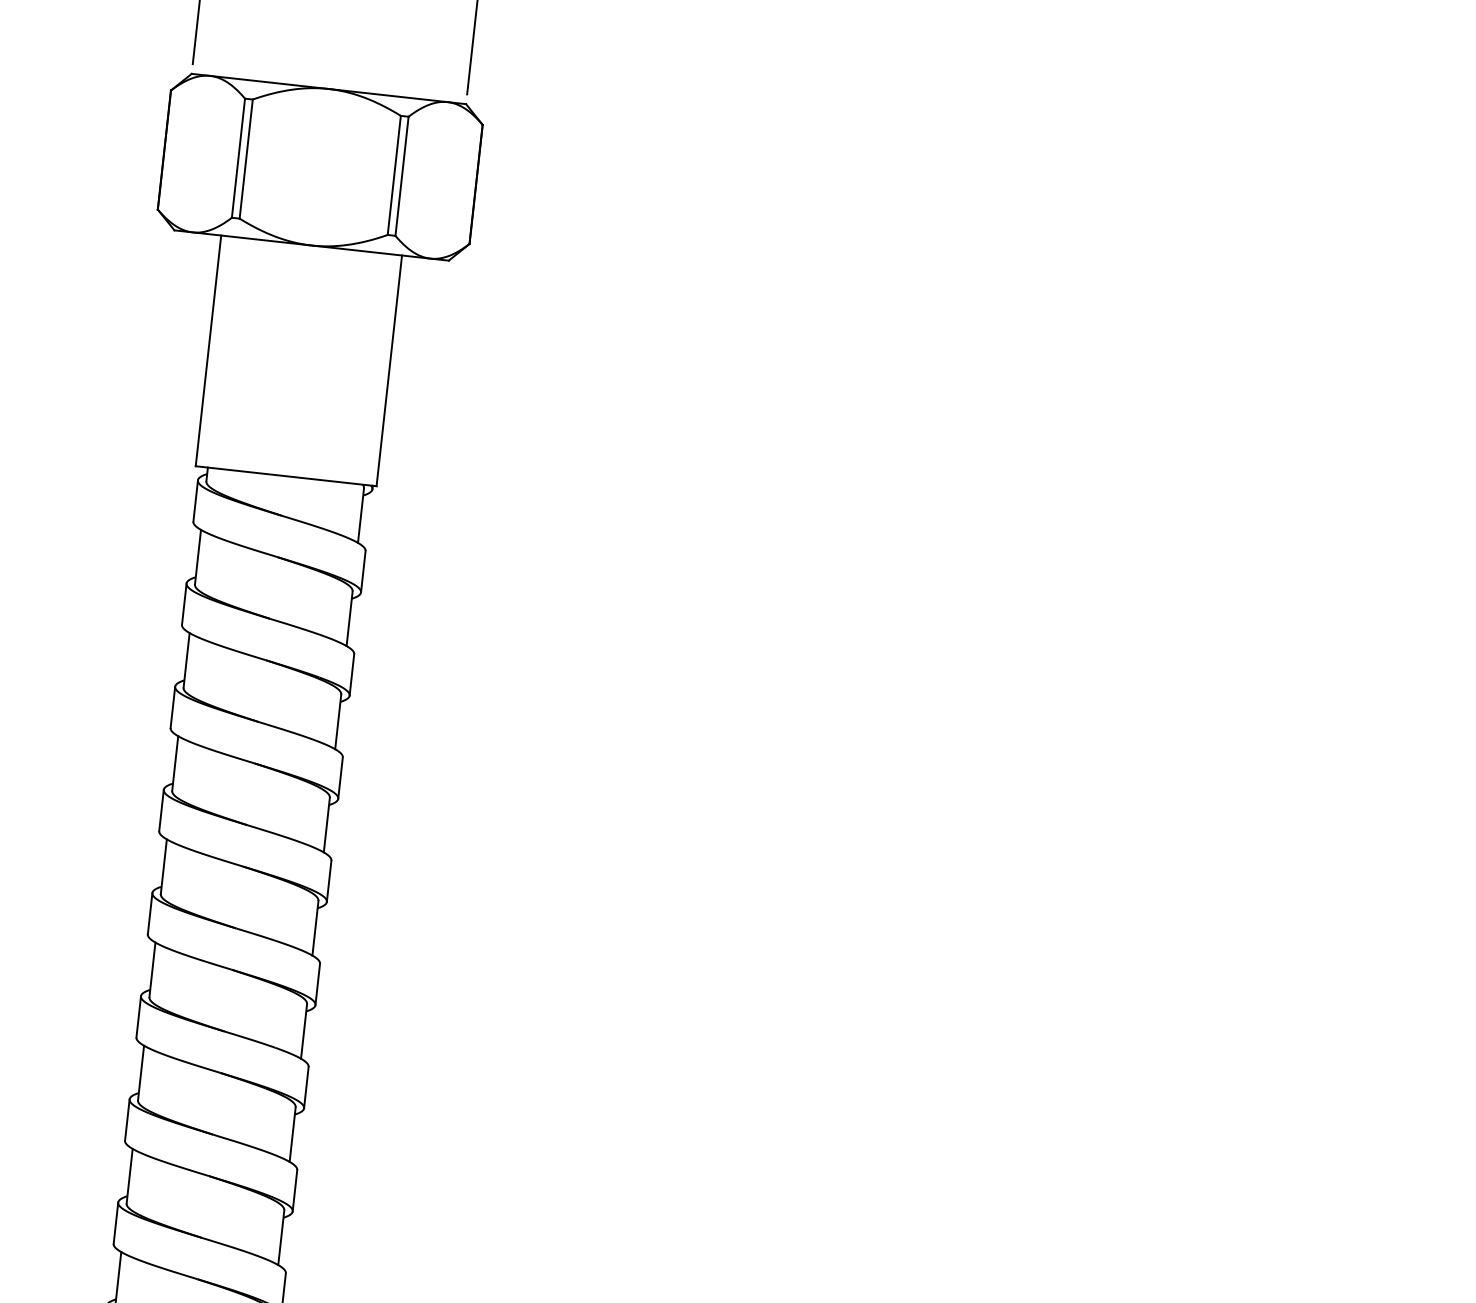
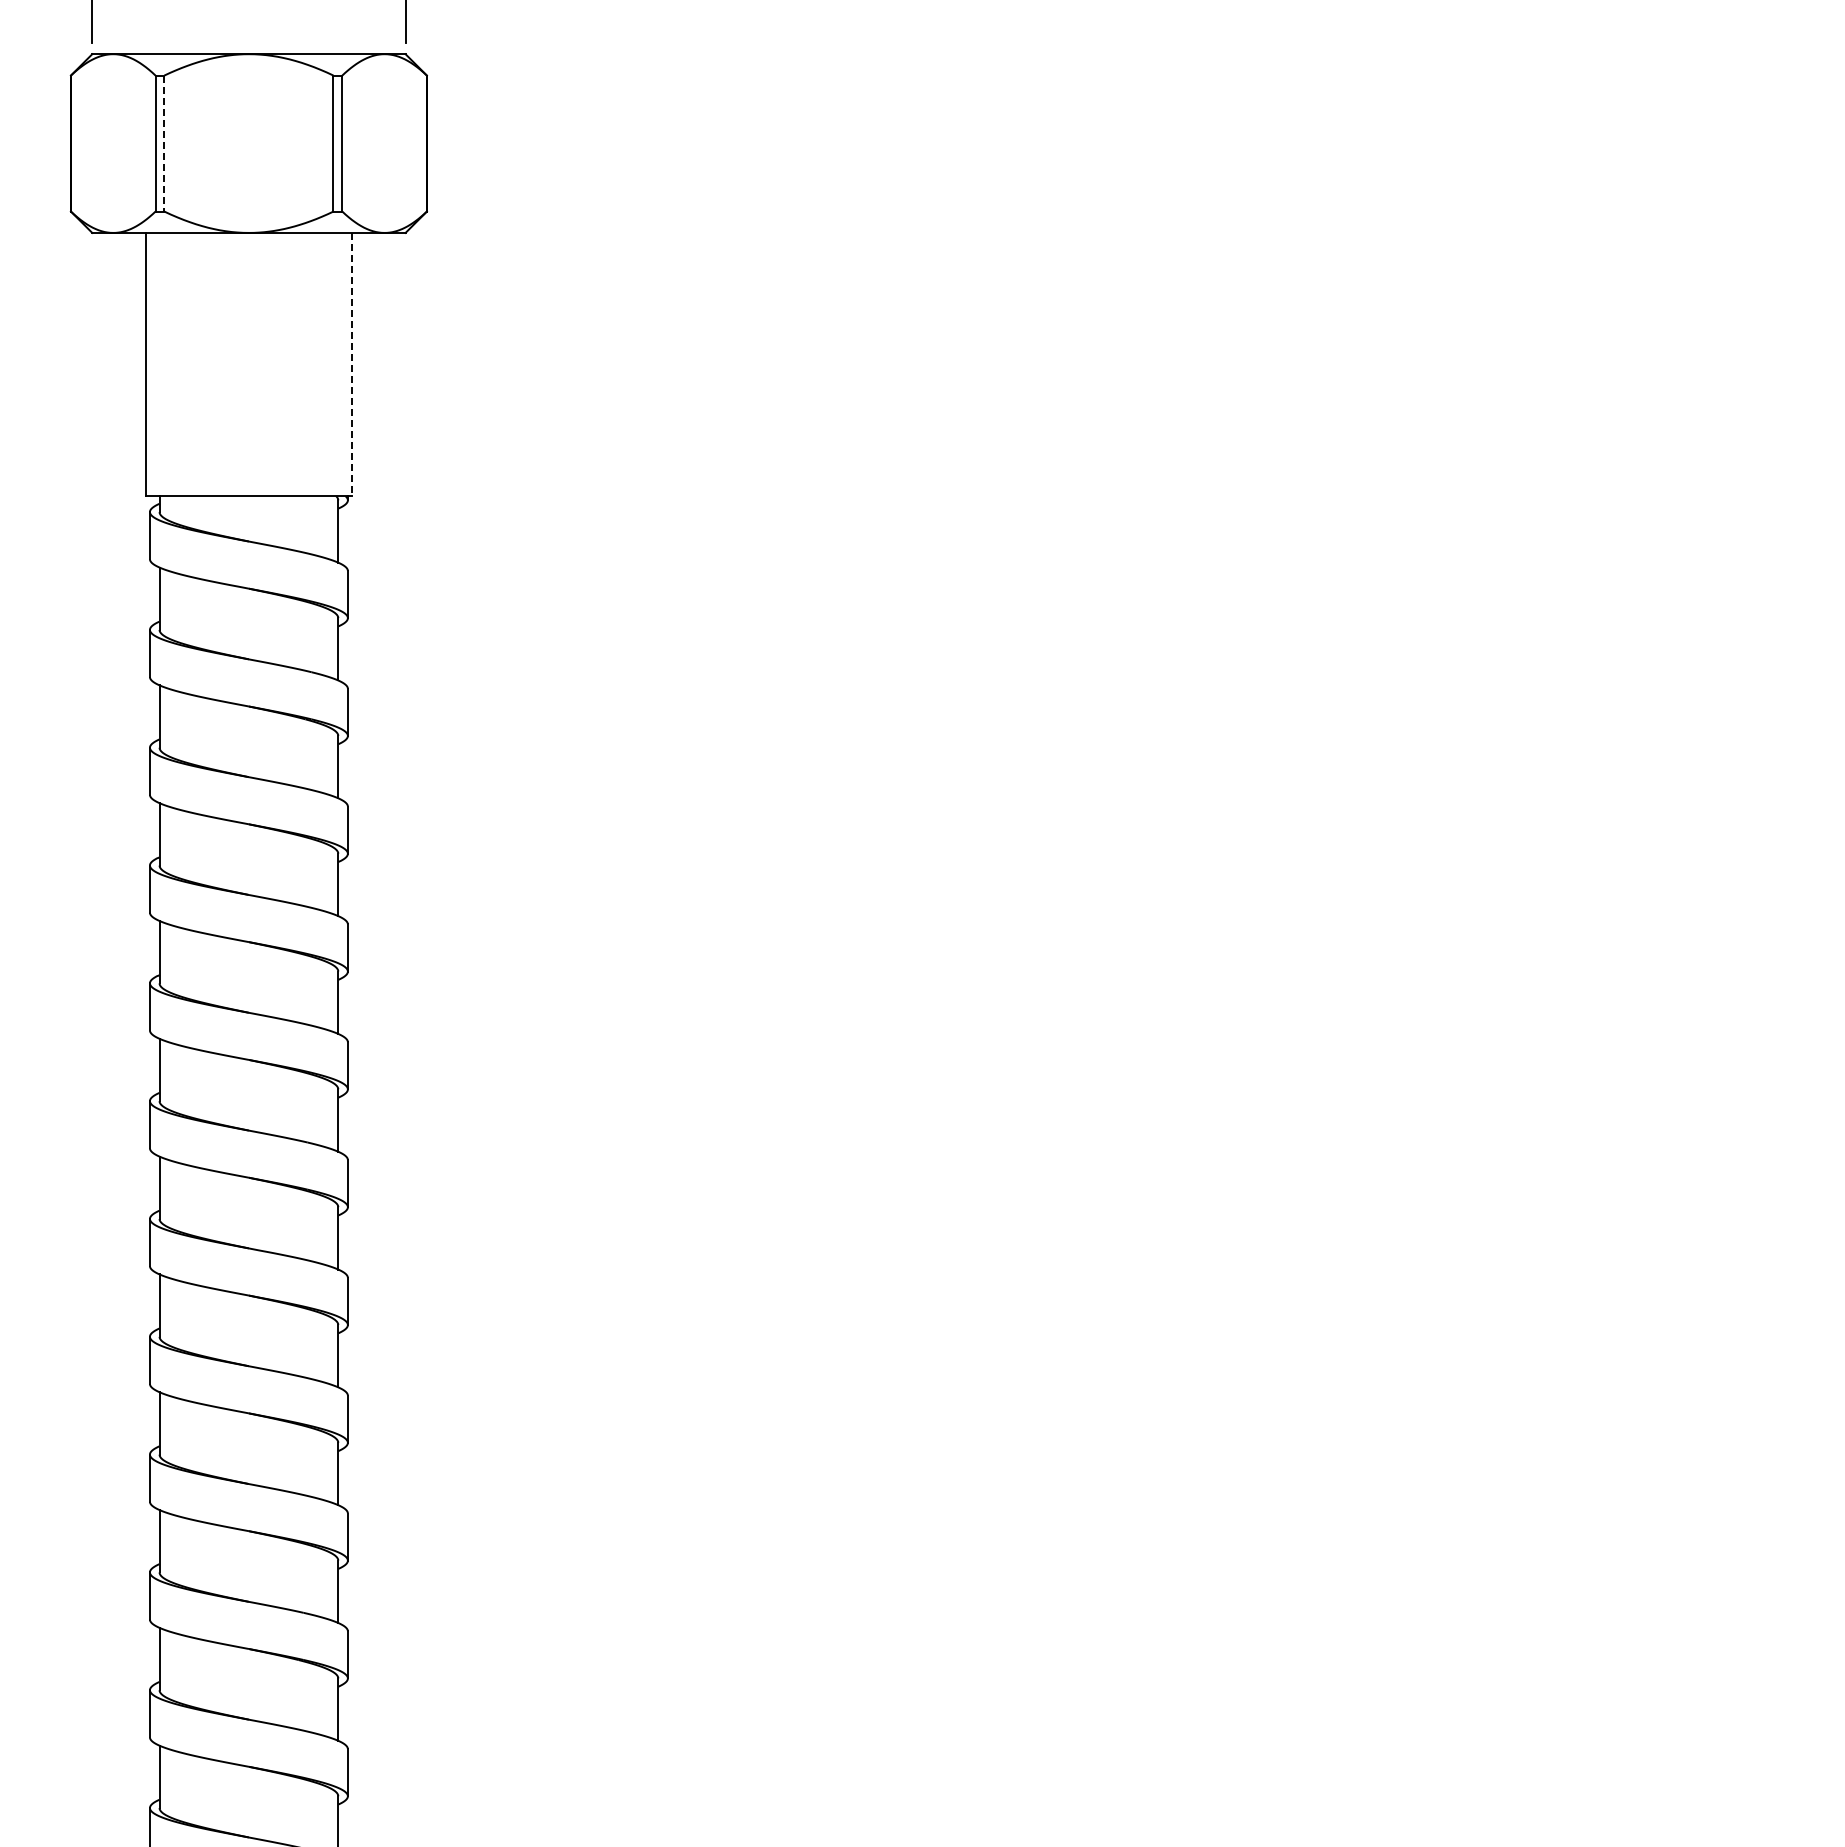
line: (246, 159) -> (164, 143), solid -> dashed
line: (389, 370) -> (352, 364), solid -> dashed

